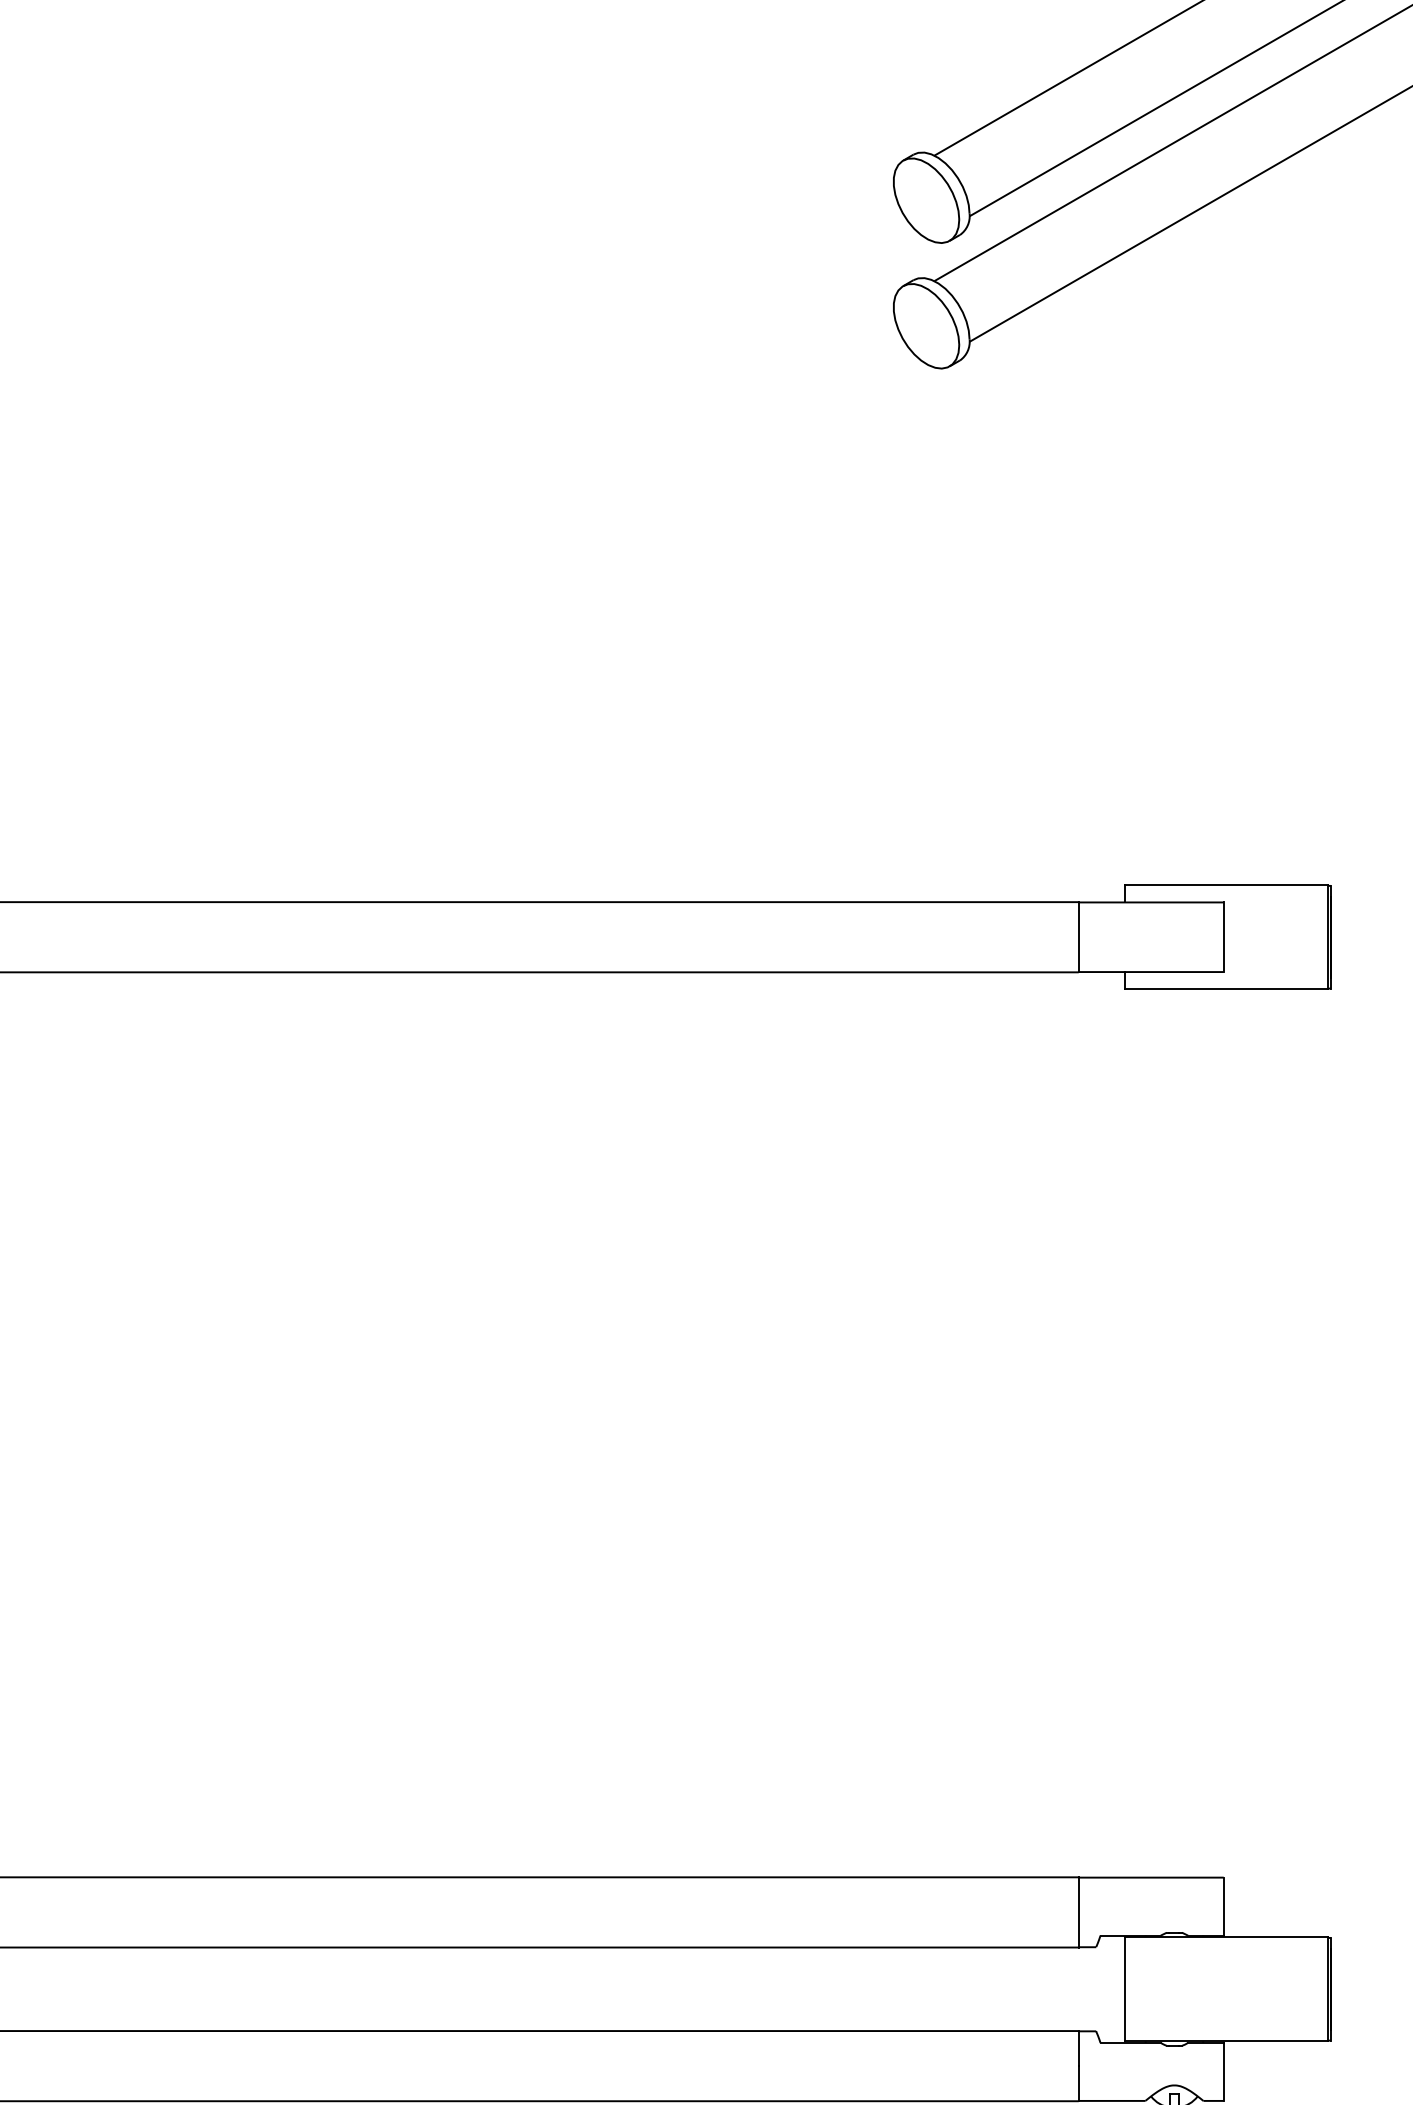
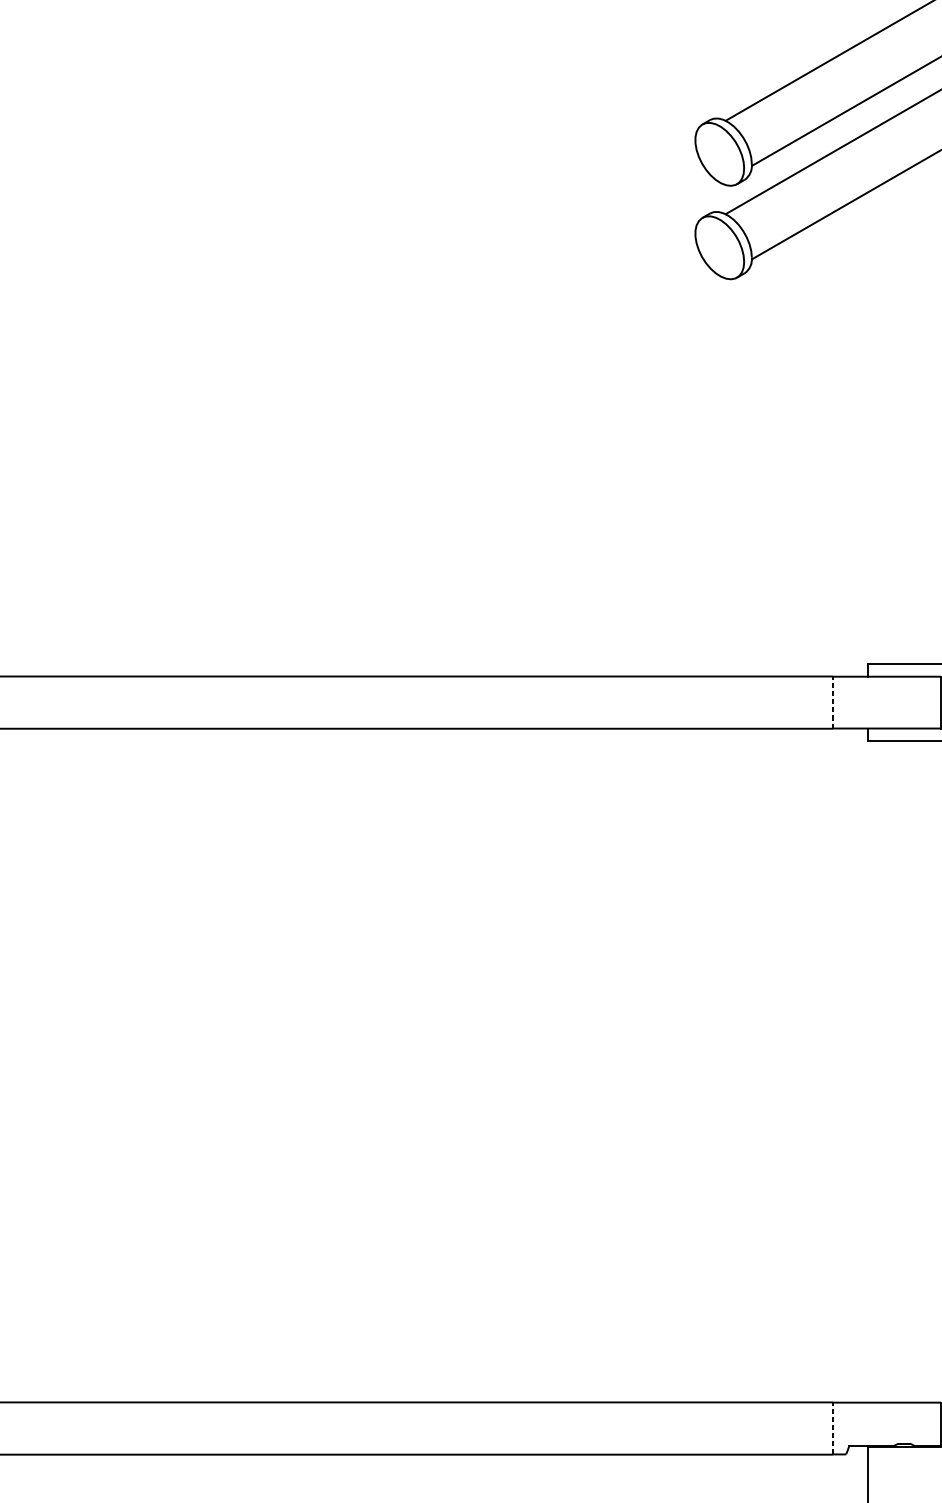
line: (1078, 936) -> (832, 702), solid -> dashed
line: (1078, 1911) -> (832, 1427), solid -> dashed

